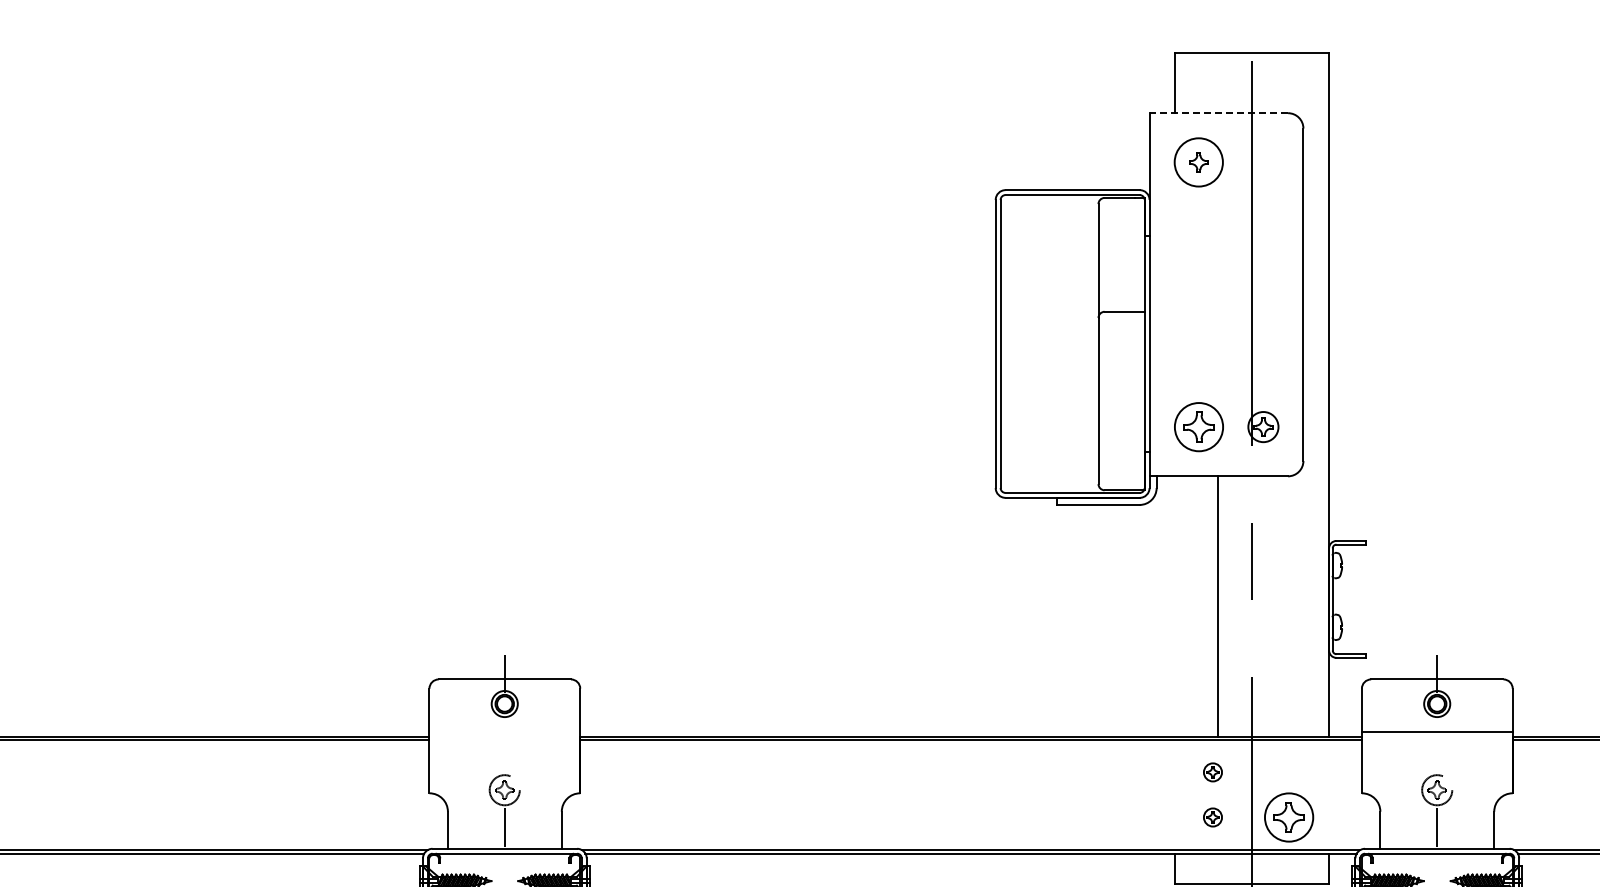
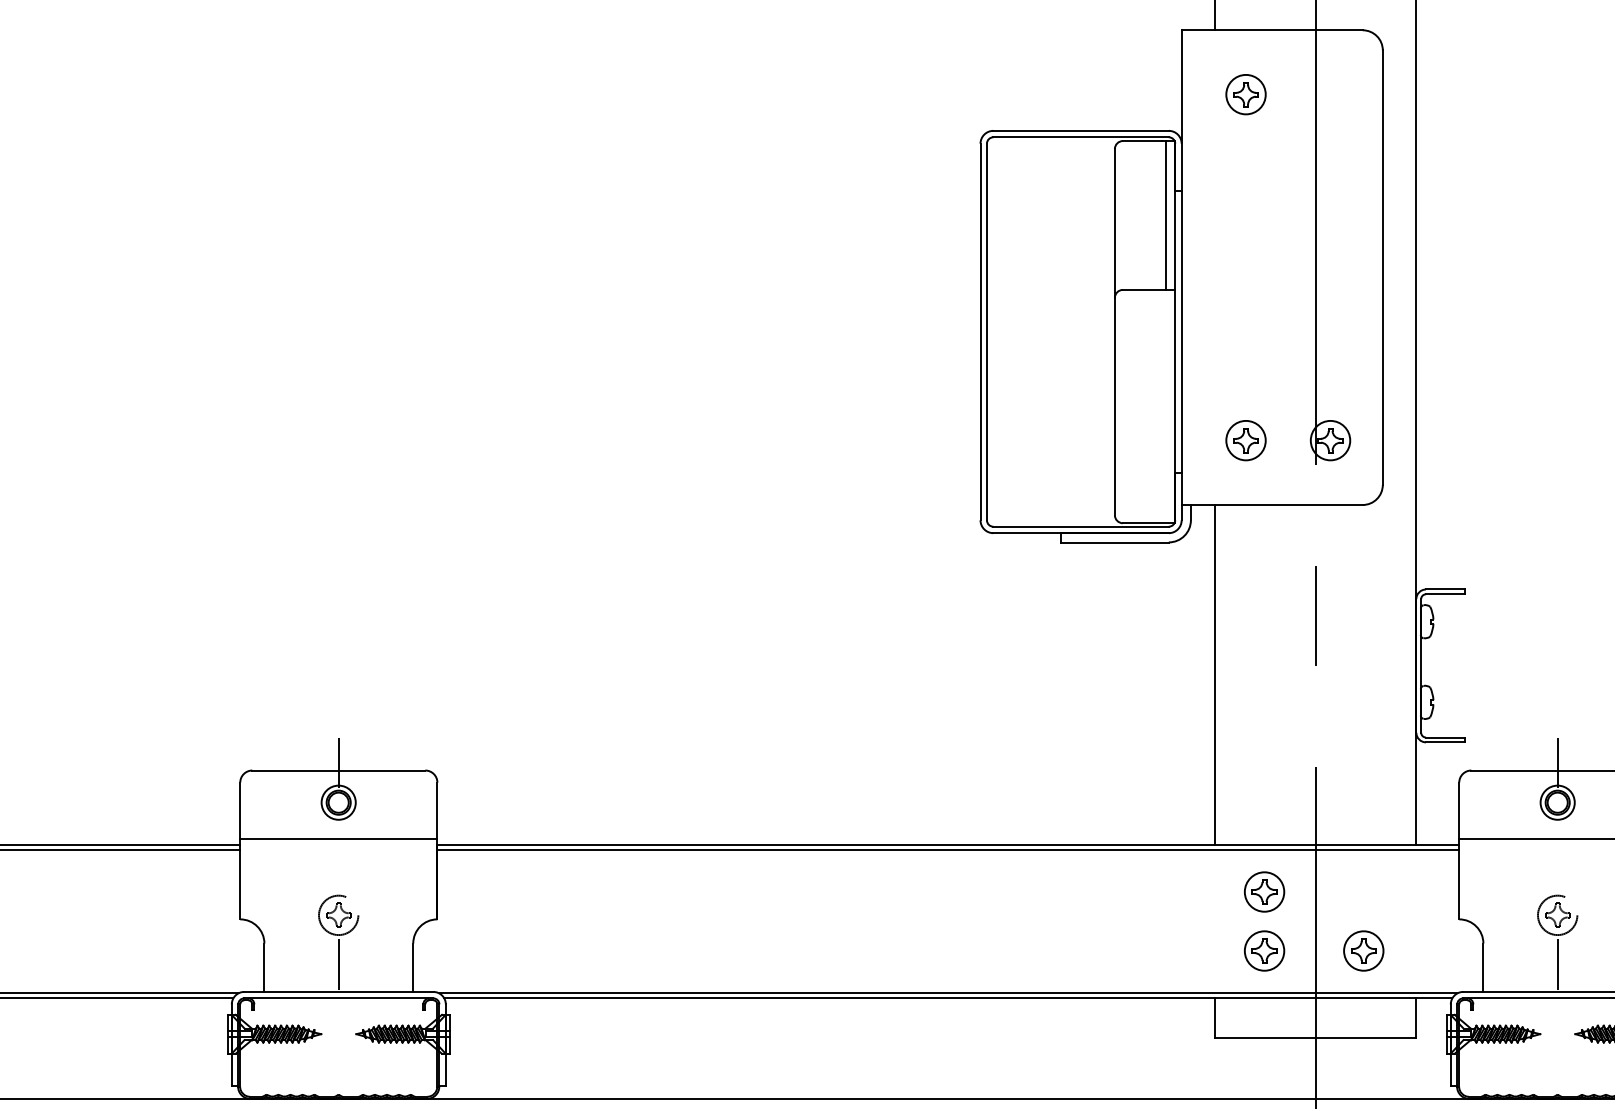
line: (1218, 113) -> (1271, 30), dashed -> solid
circle: (1198, 162) -> (1245, 94), size x0.62
line: (1137, 254) -> (1165, 215), added
part: (1198, 426) -> (1245, 439), size x0.62
line: (1218, 606) -> (1215, 675), moved
line: (504, 731) -> (338, 838), added
part: (1212, 772) -> (1263, 892), size x1.67
part: (1212, 817) -> (1263, 951), size x1.67
part: (1288, 817) -> (1363, 951), size x0.62

